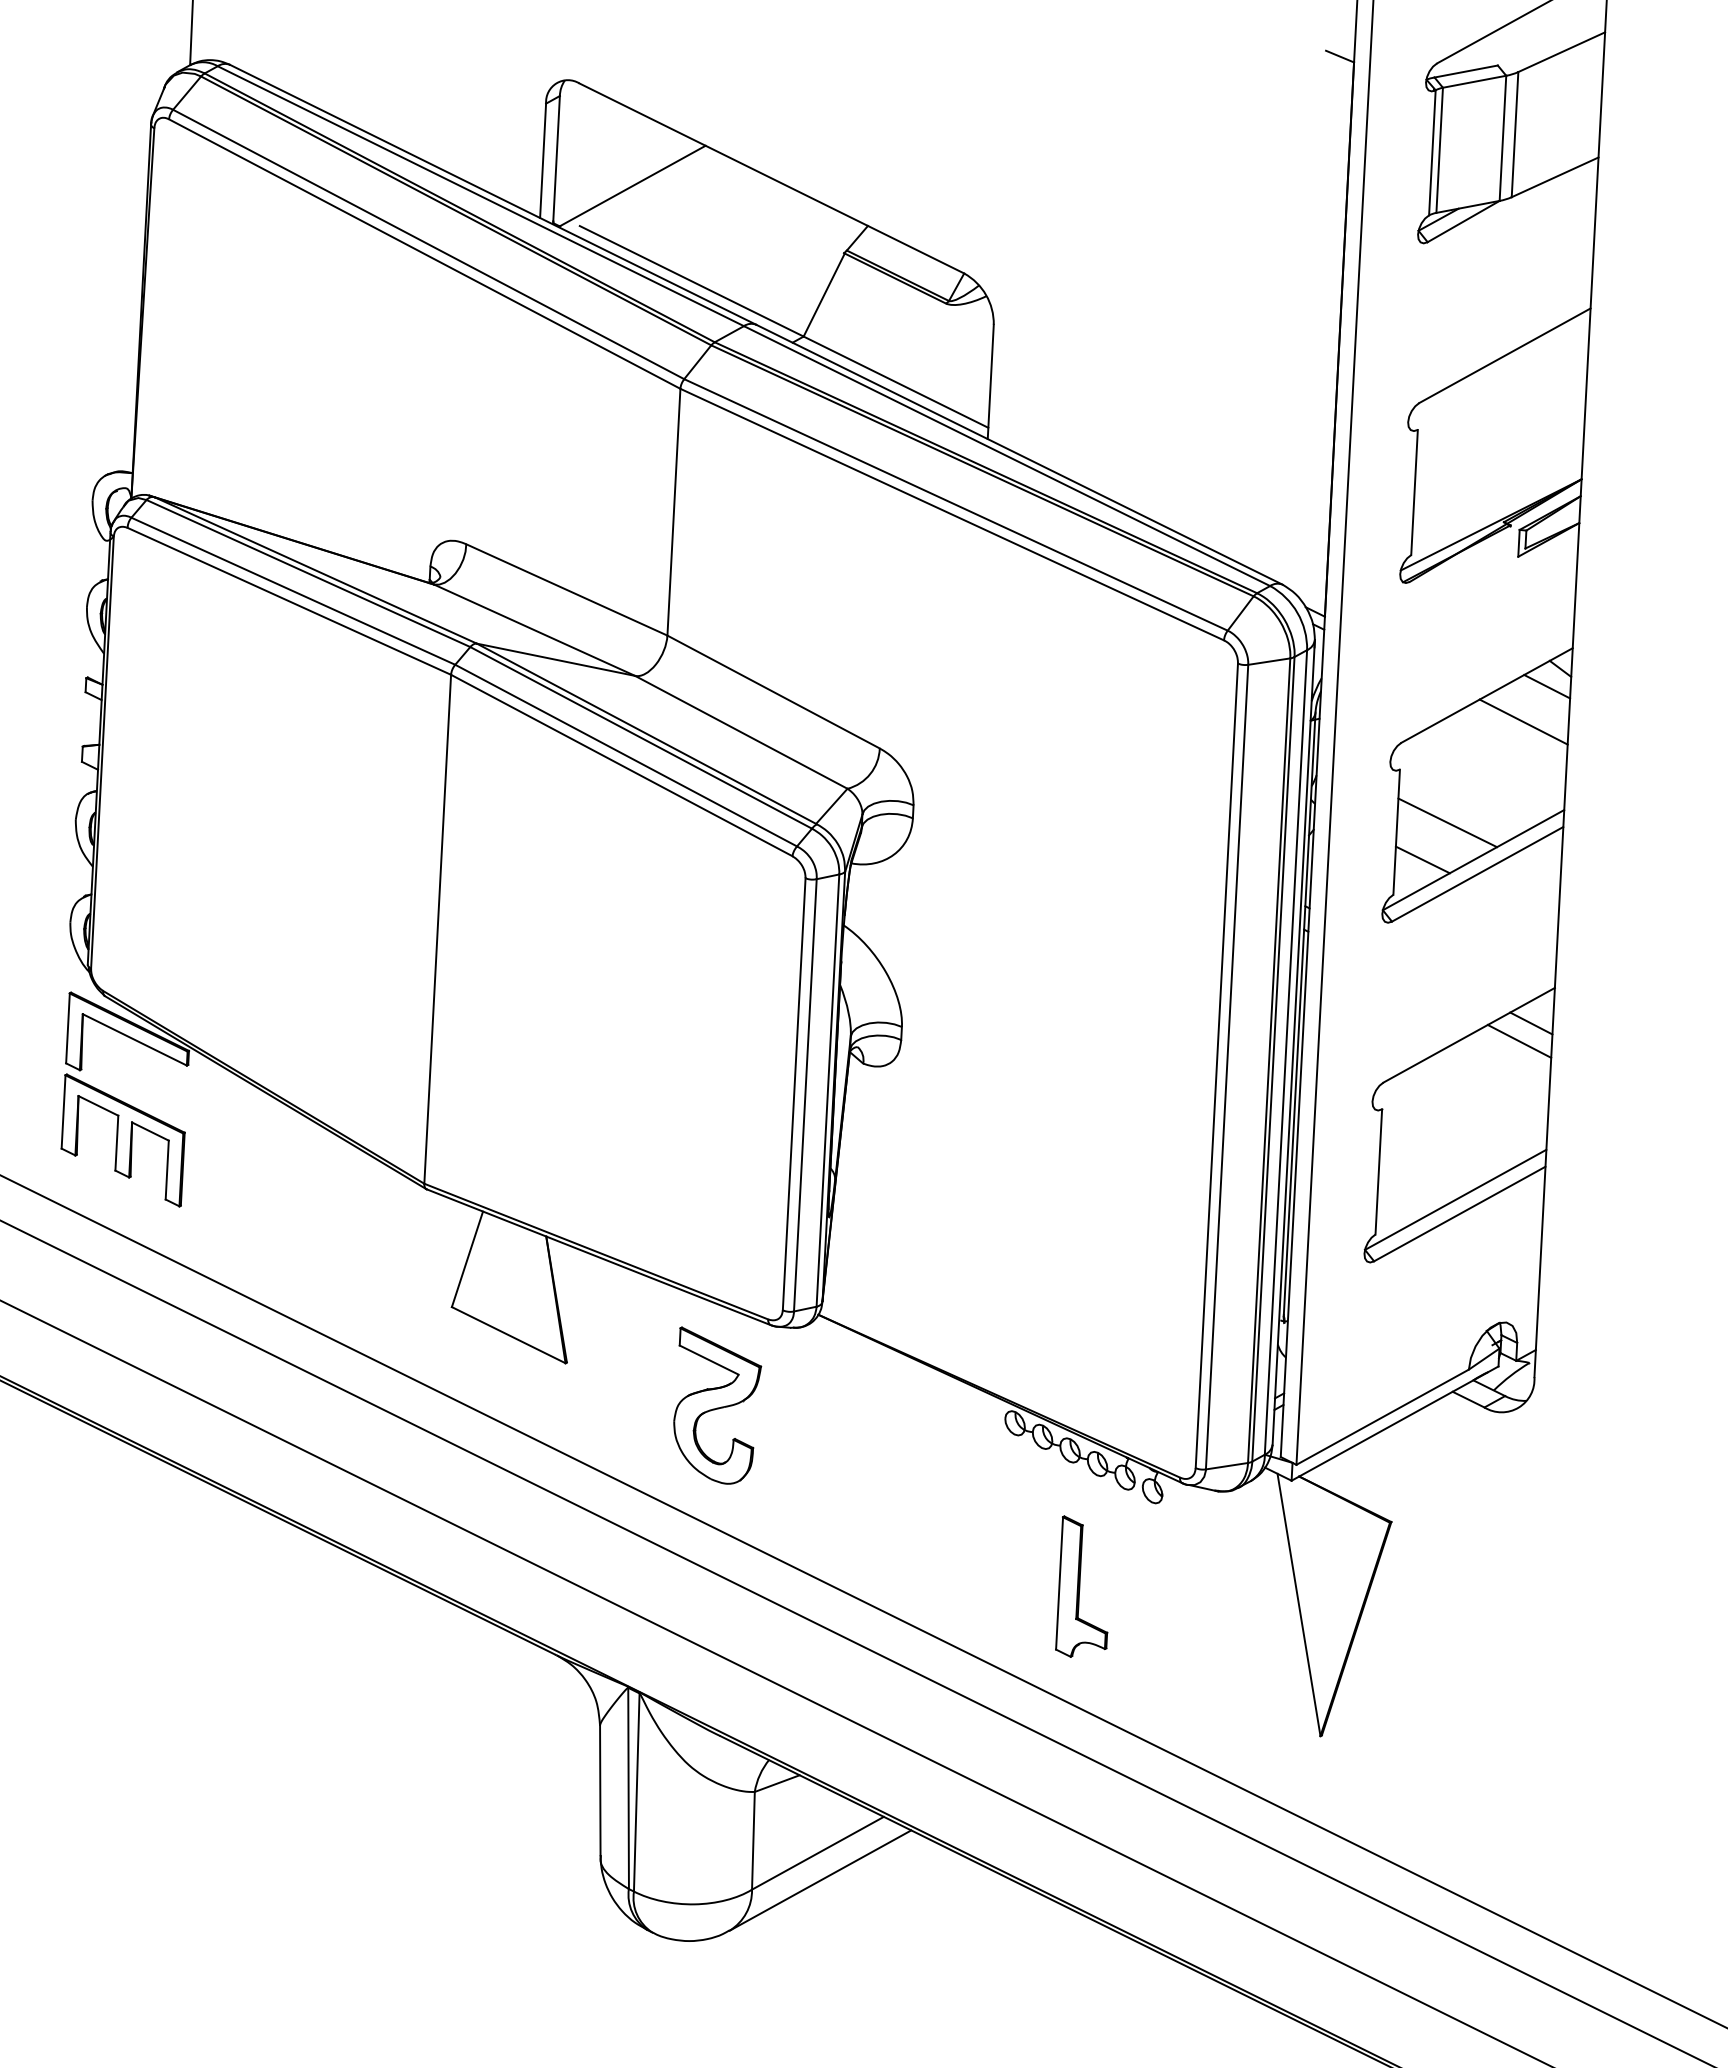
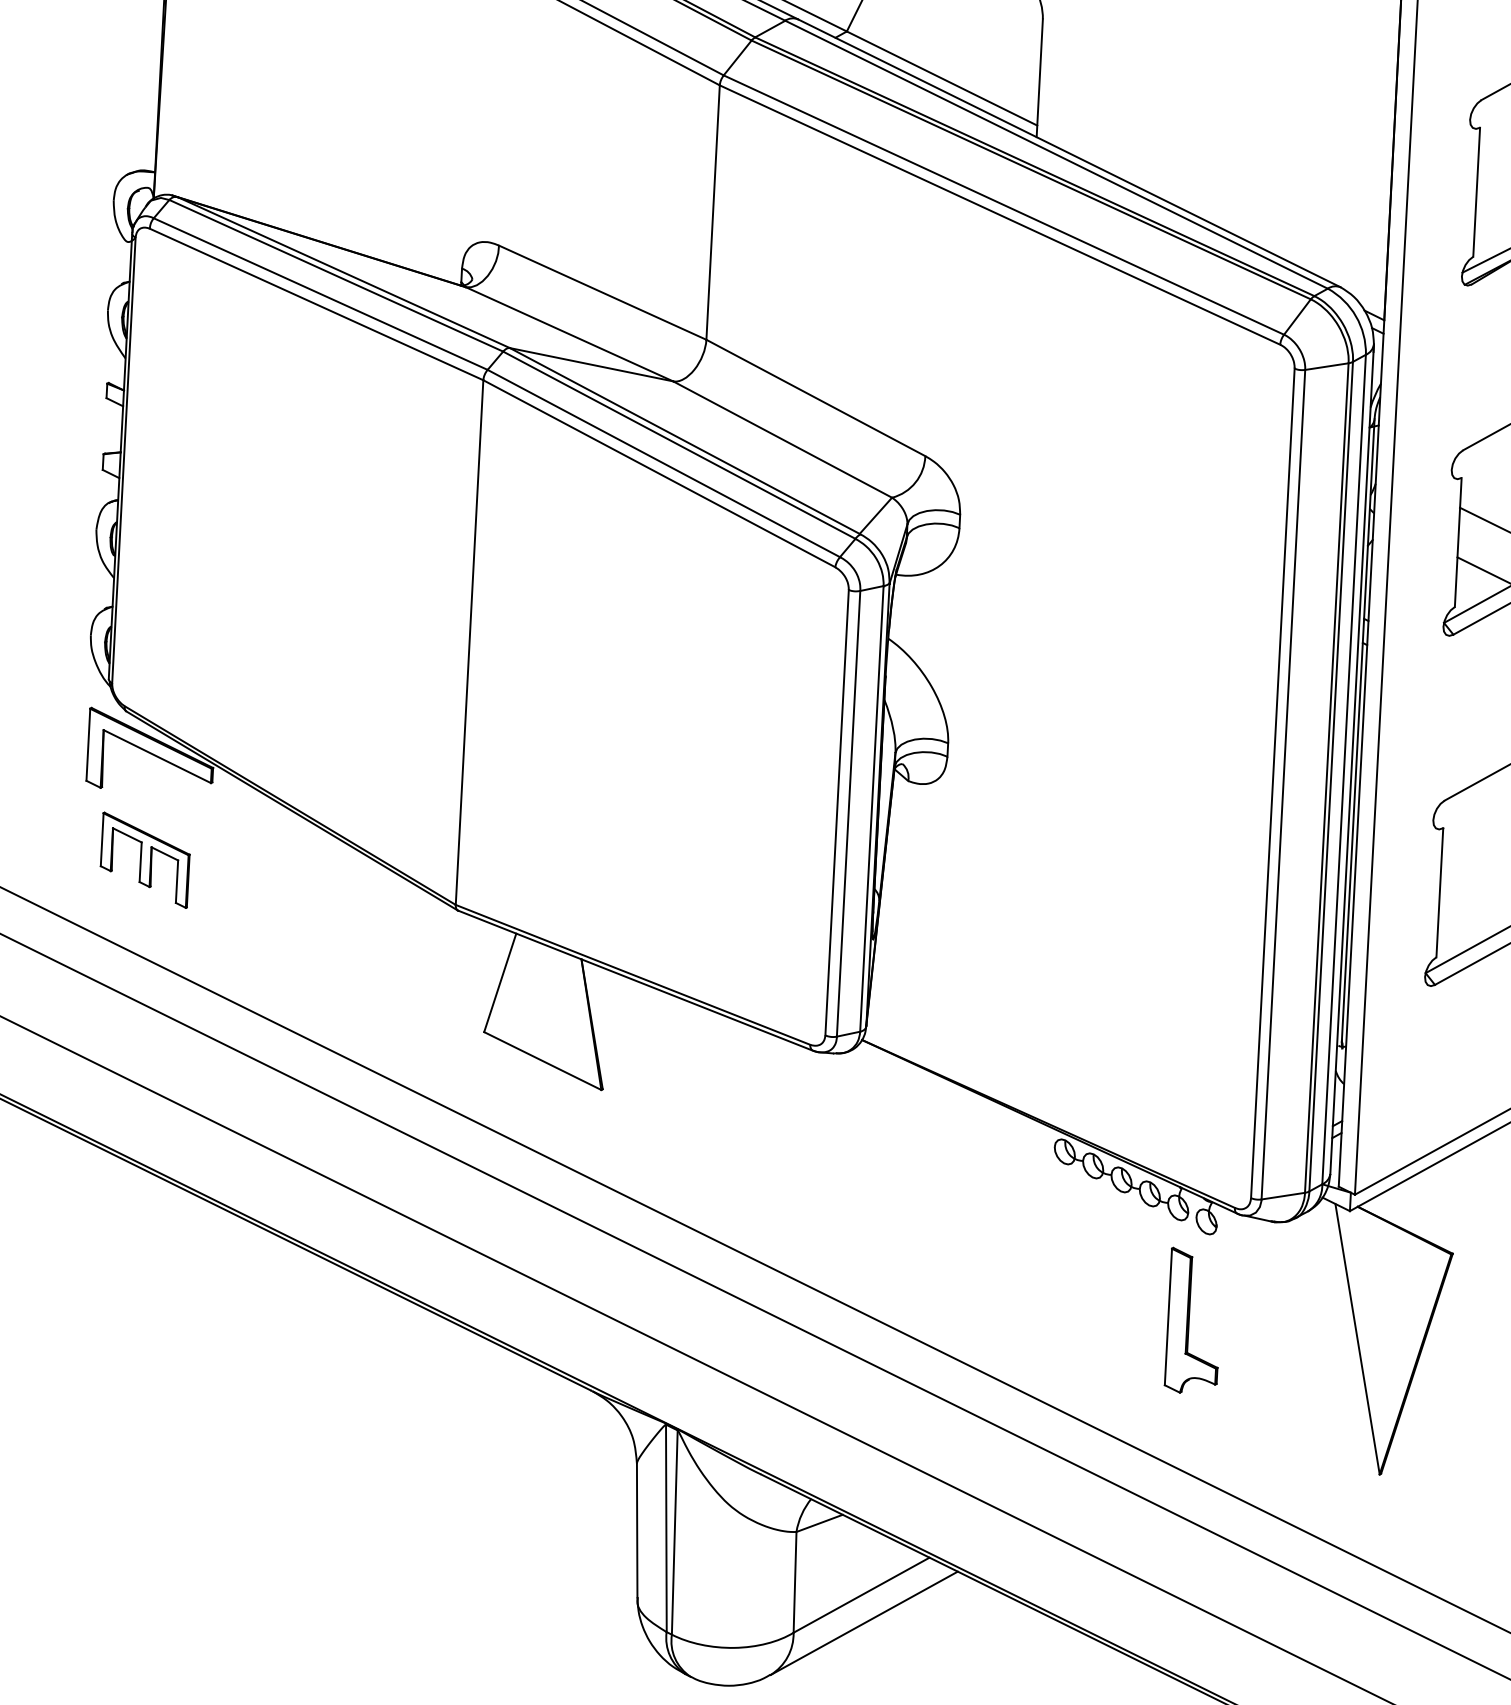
part: (122, 1140) -> (144, 860), size x0.7
part: (717, 1405) -> (758, 1133), removed
part: (1081, 1586) -> (1191, 1320), moved

